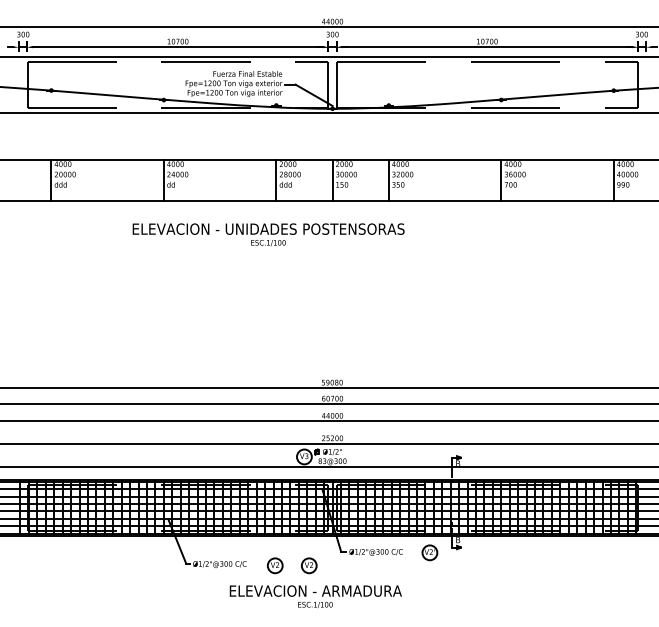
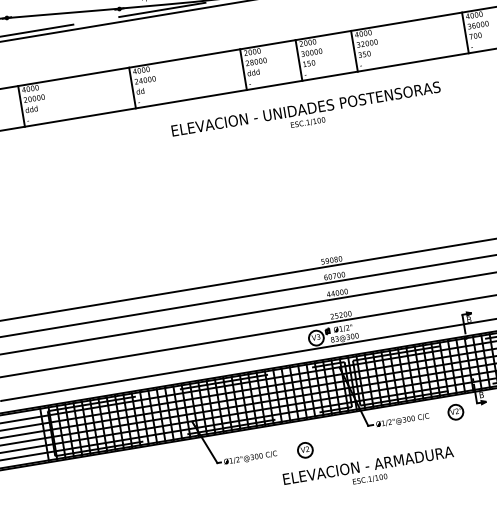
text: (268, 234) -> (306, 114), moved
part: (308, 565) -> (338, 444), removed
text: (315, 596) -> (368, 470), moved

